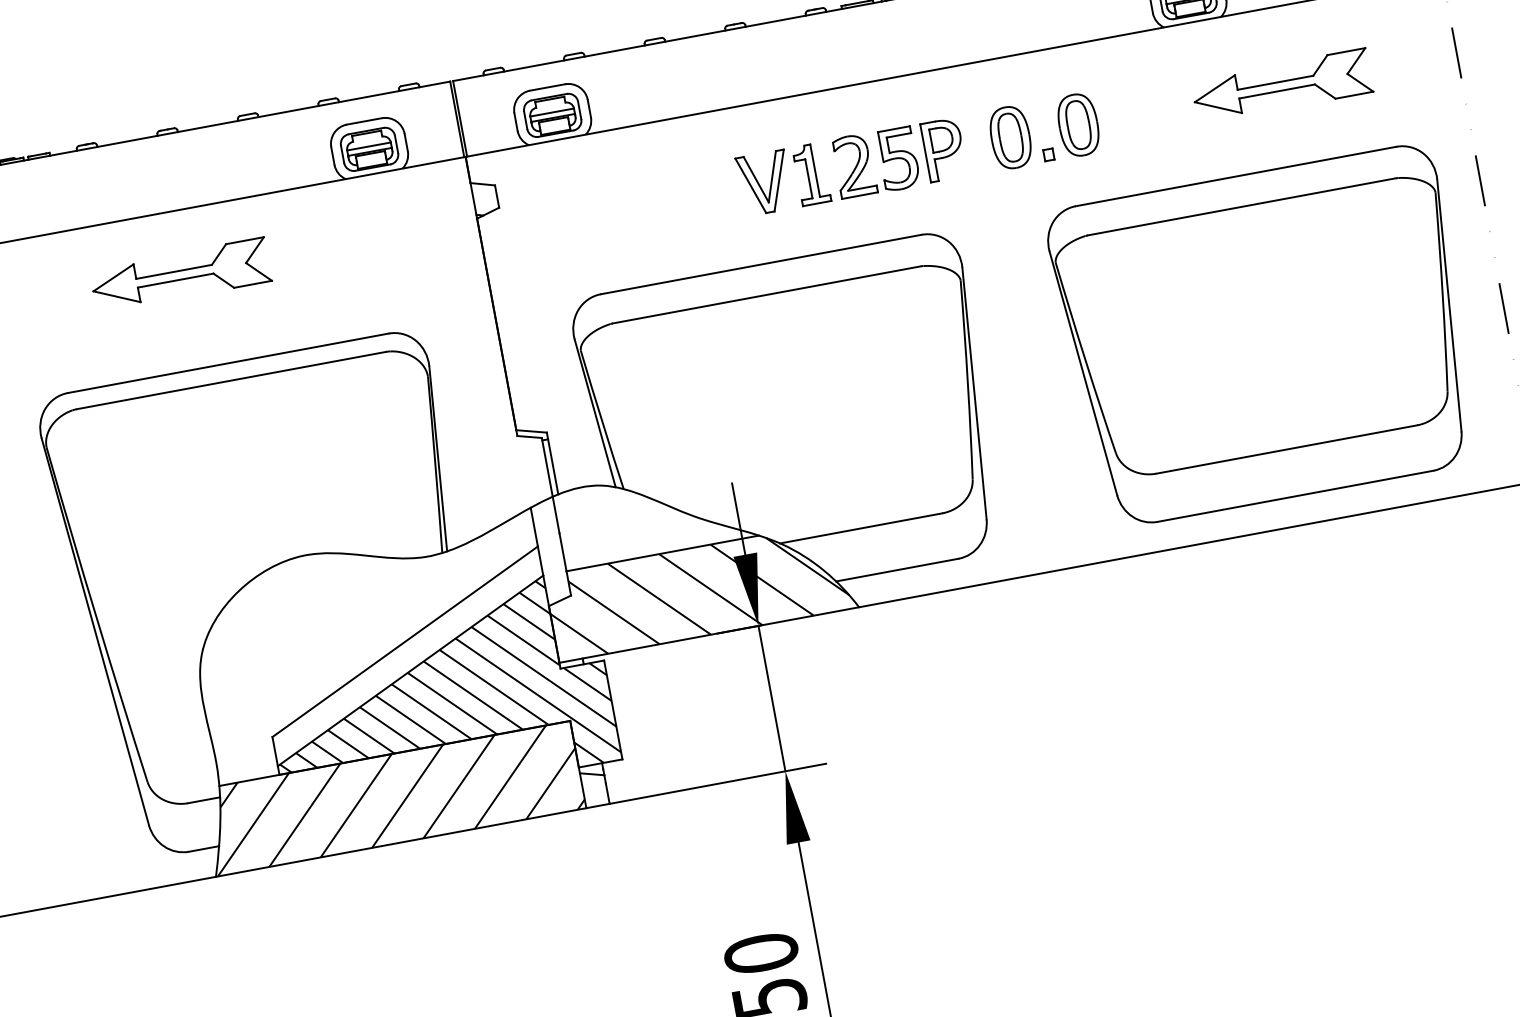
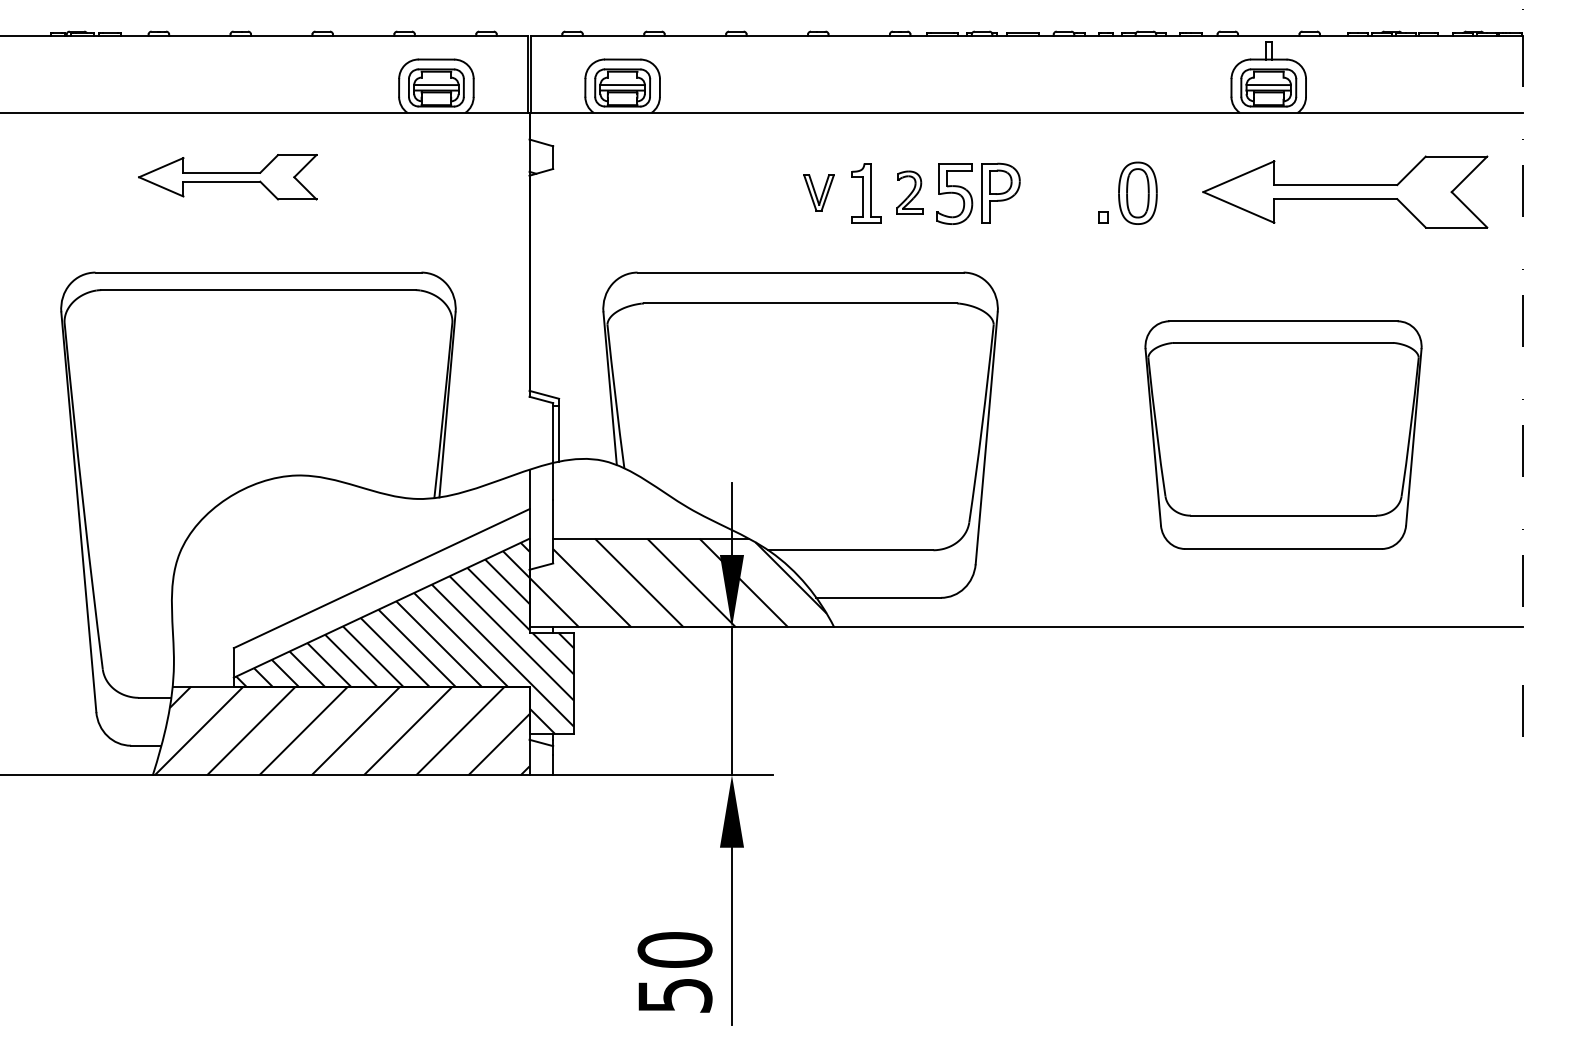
part: (1281, 85) -> (1344, 191), size x1.6
part: (1010, 136) -> (1068, 192), removed
part: (853, 165) -> (909, 192), size x0.7
part: (764, 182) -> (818, 192), size x0.6
part: (1265, 335) -> (1283, 434), size x0.7

